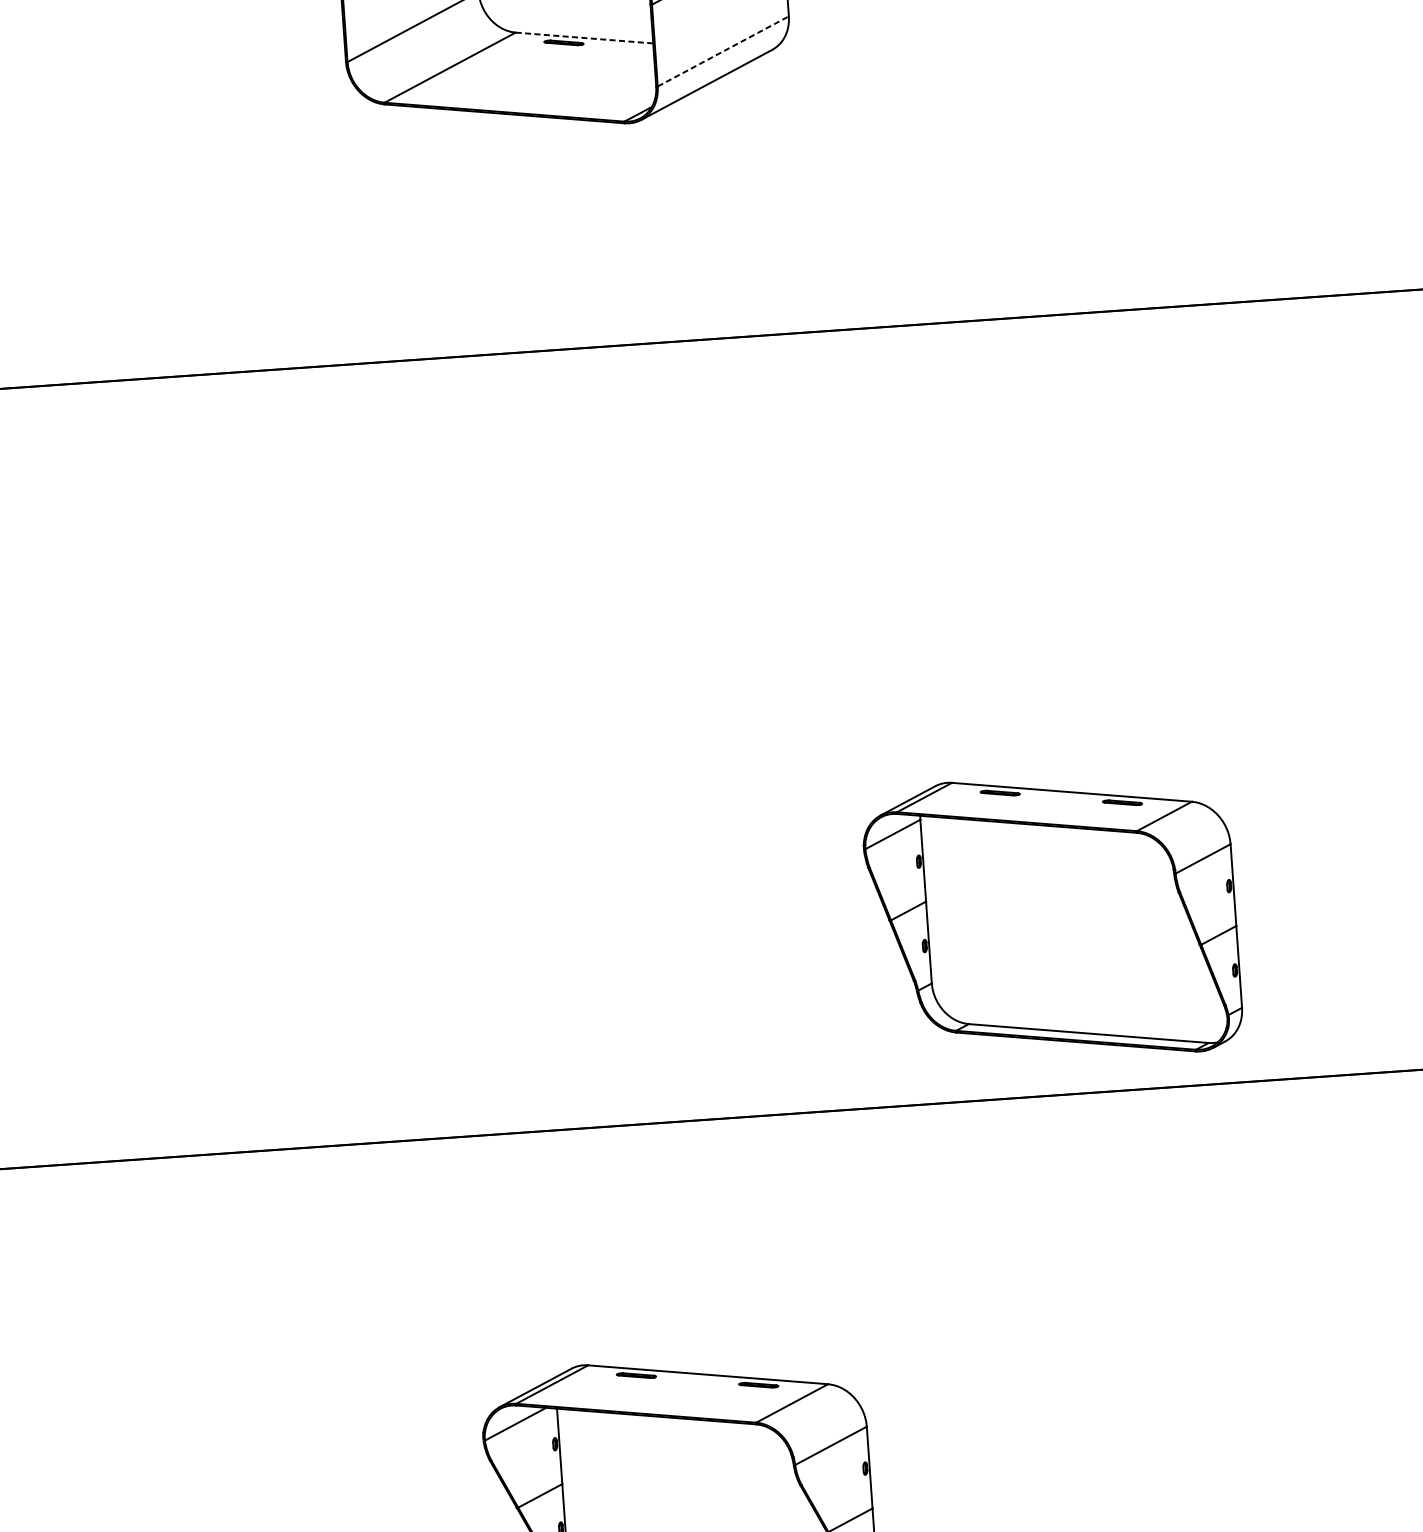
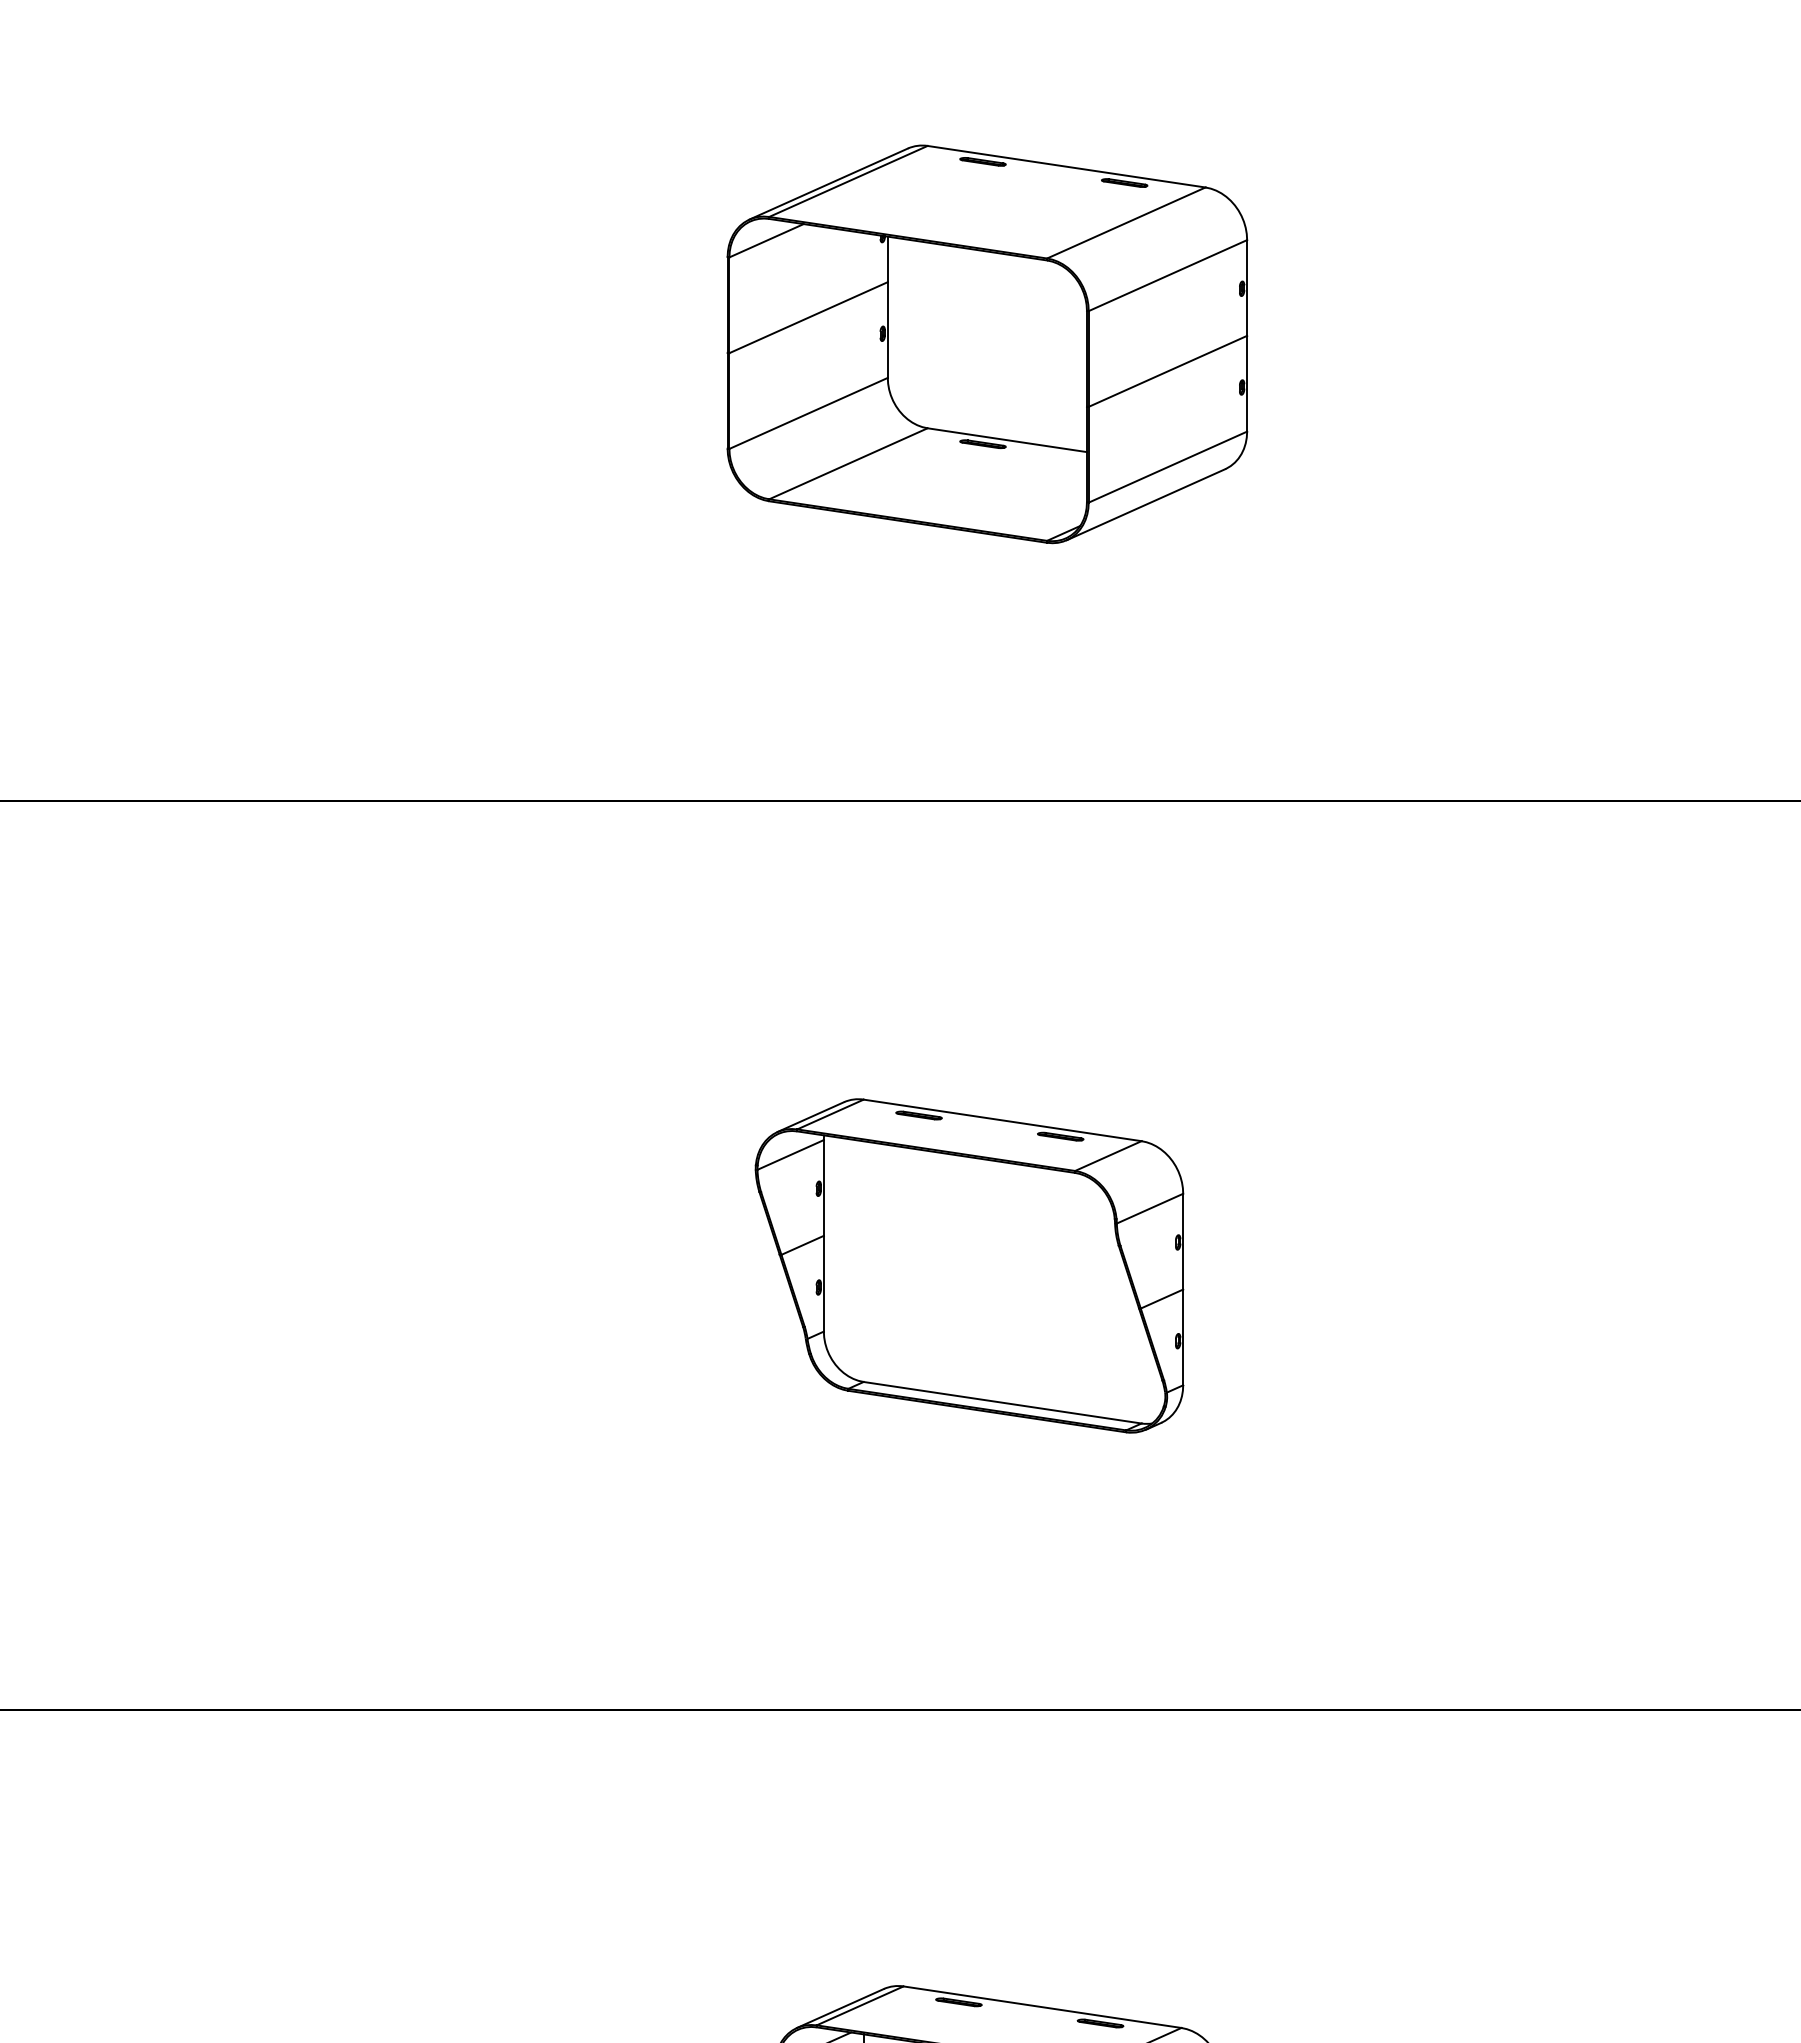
line: (584, 38) -> (1007, 440), dashed -> solid
line: (722, 51) -> (1167, 467), dashed -> solid
part: (1052, 918) -> (969, 1265), moved

